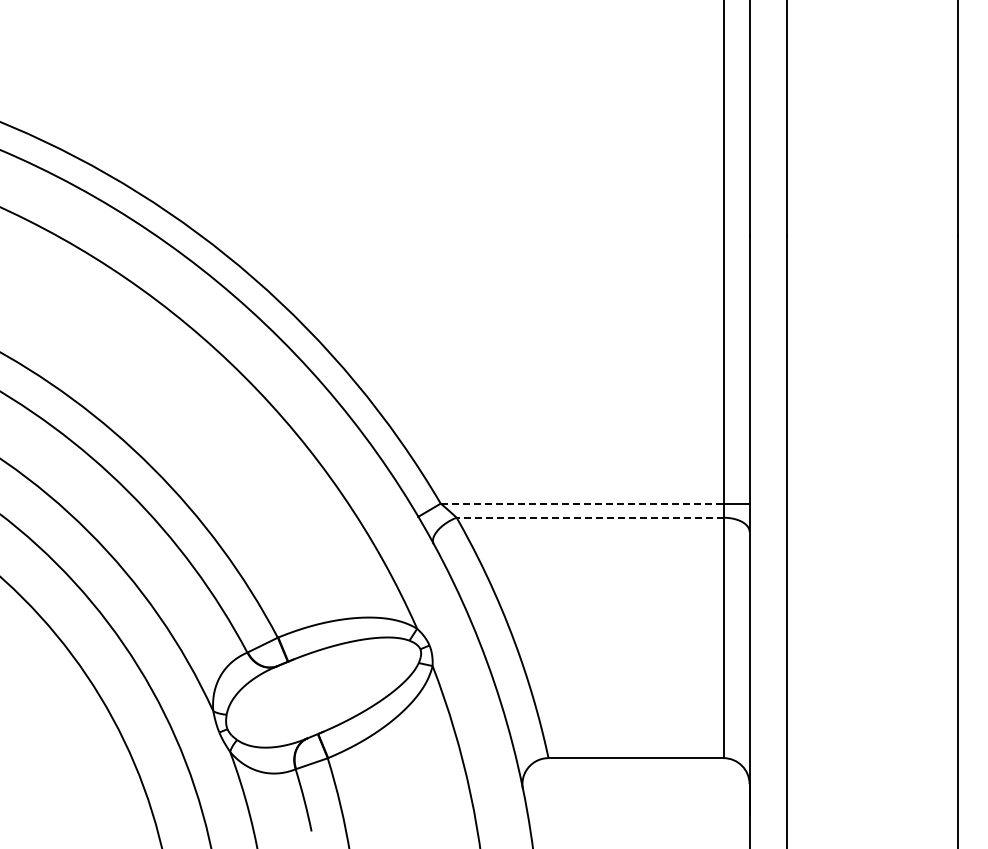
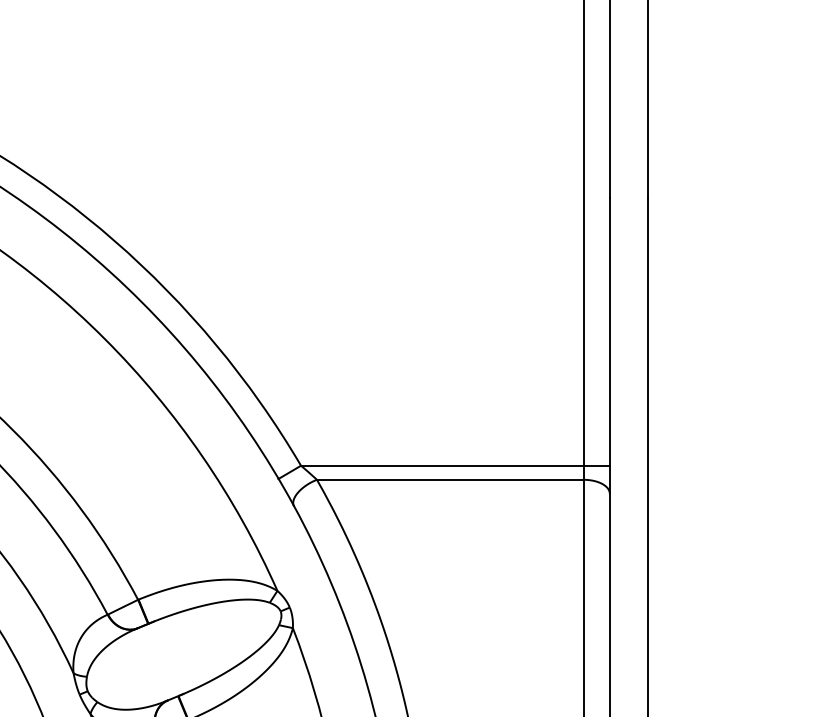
line: (582, 503) -> (442, 465), dashed -> solid
line: (589, 517) -> (449, 479), dashed -> solid

